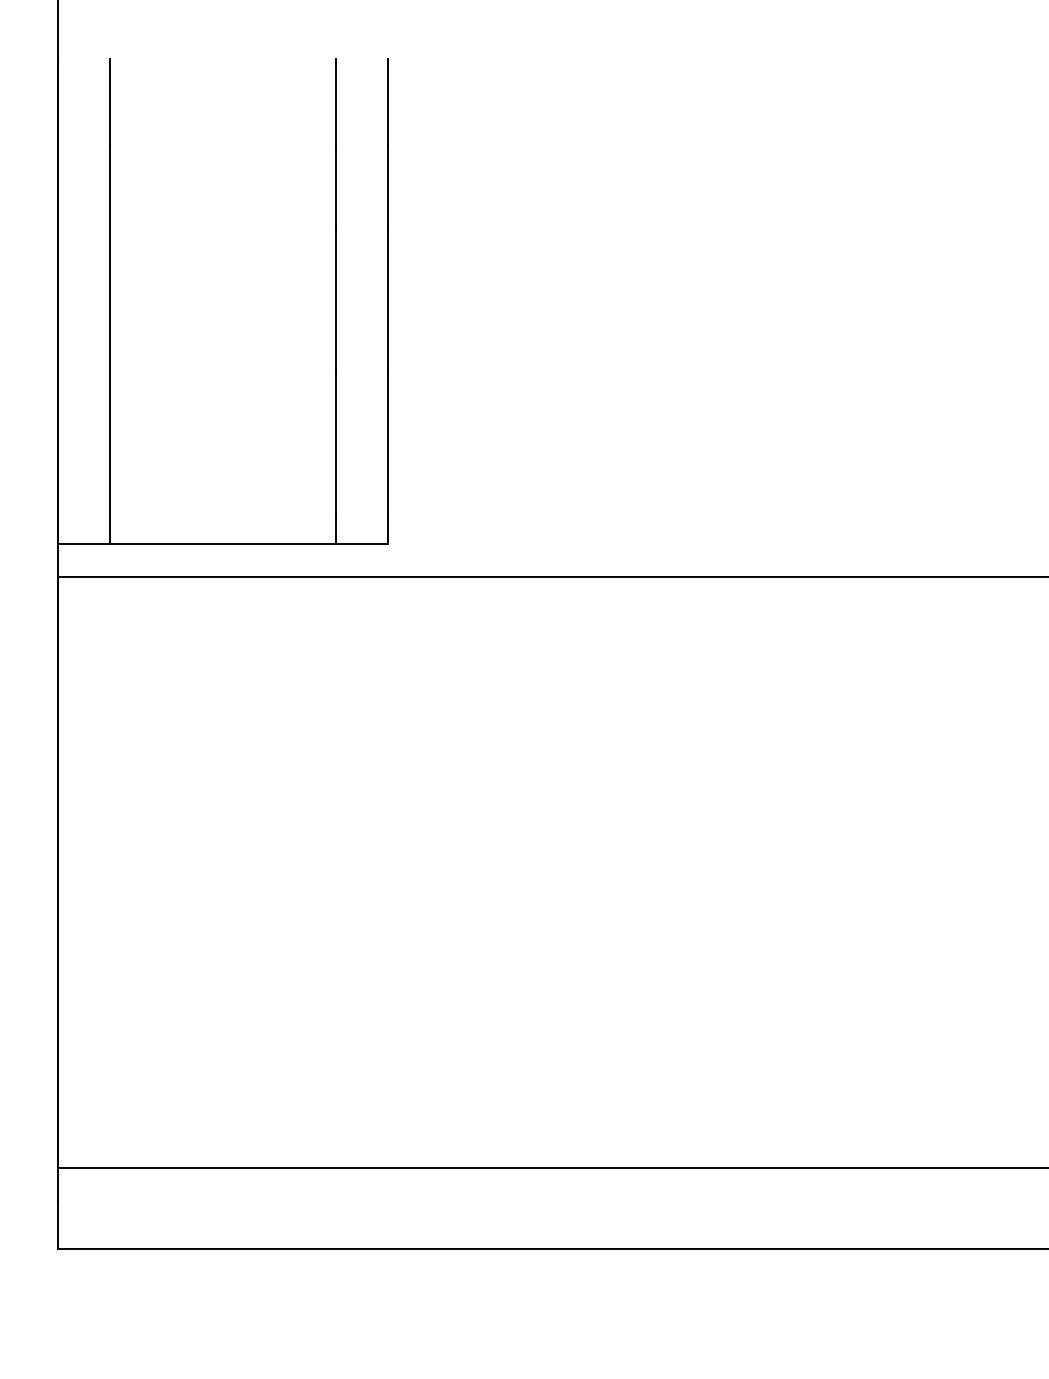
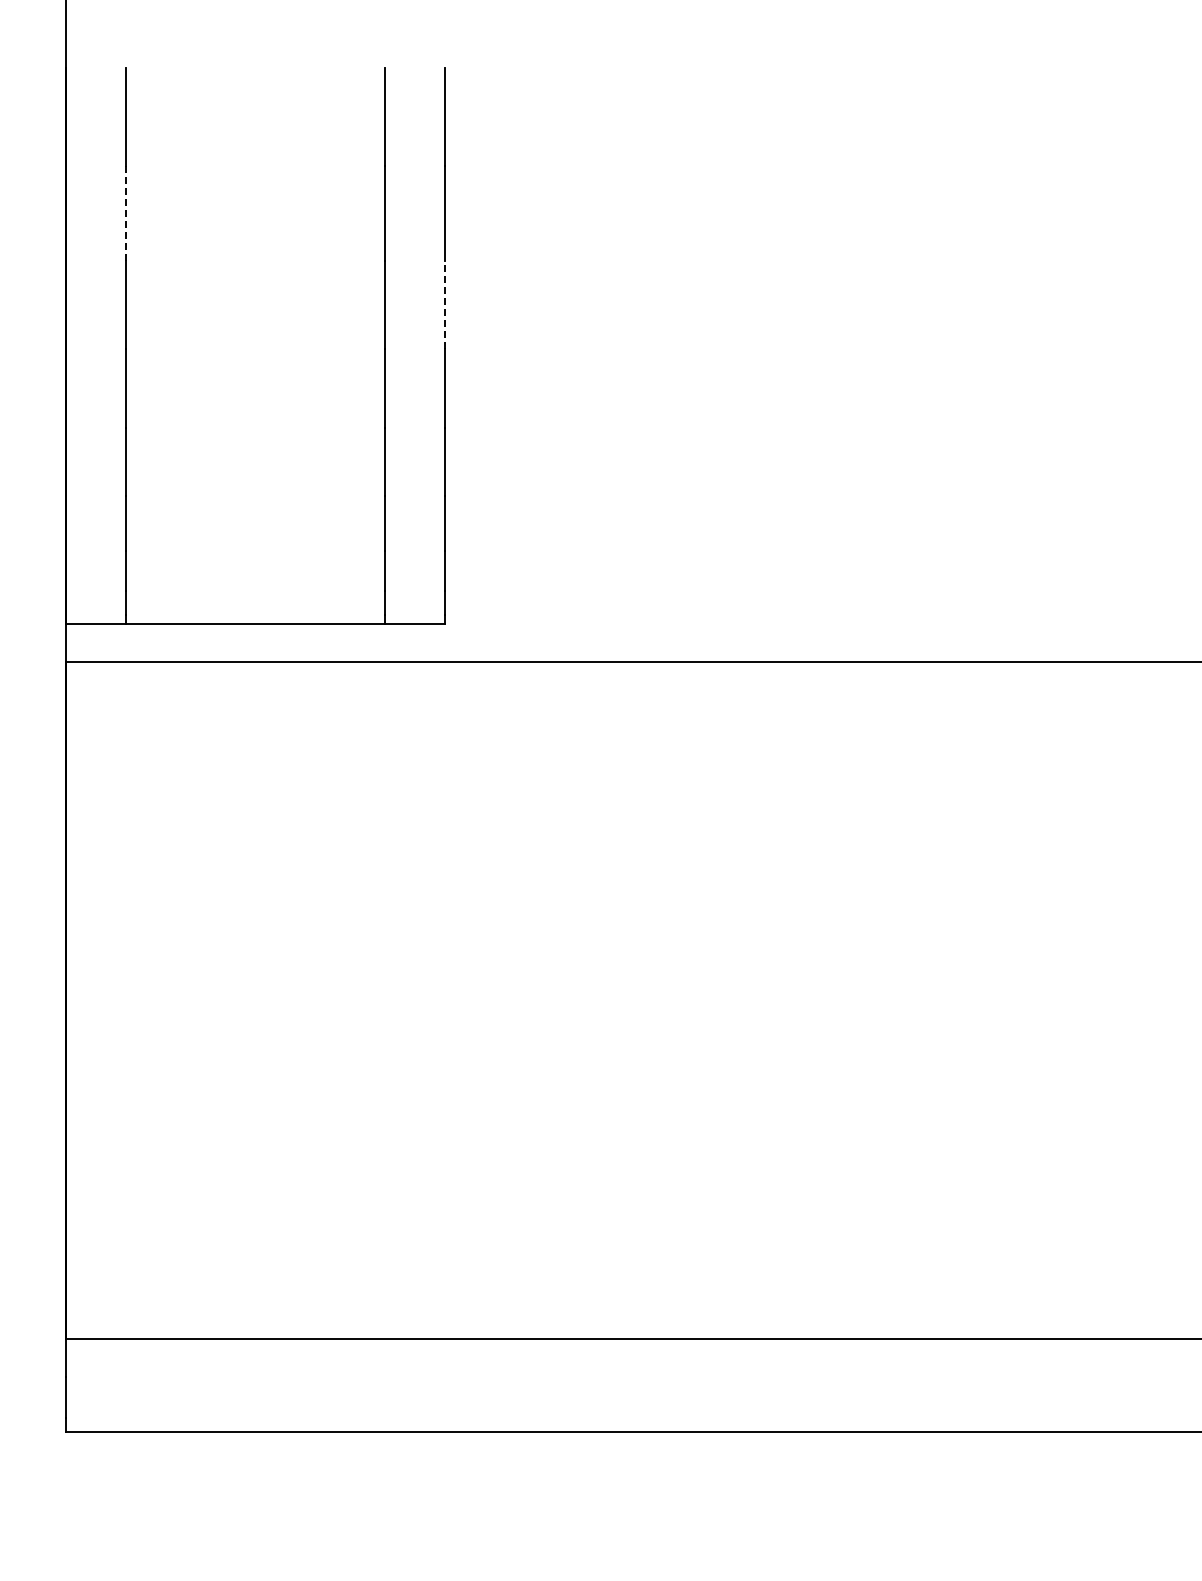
line: (110, 186) -> (126, 213), solid -> dashed
line: (387, 265) -> (444, 304), solid -> dashed

